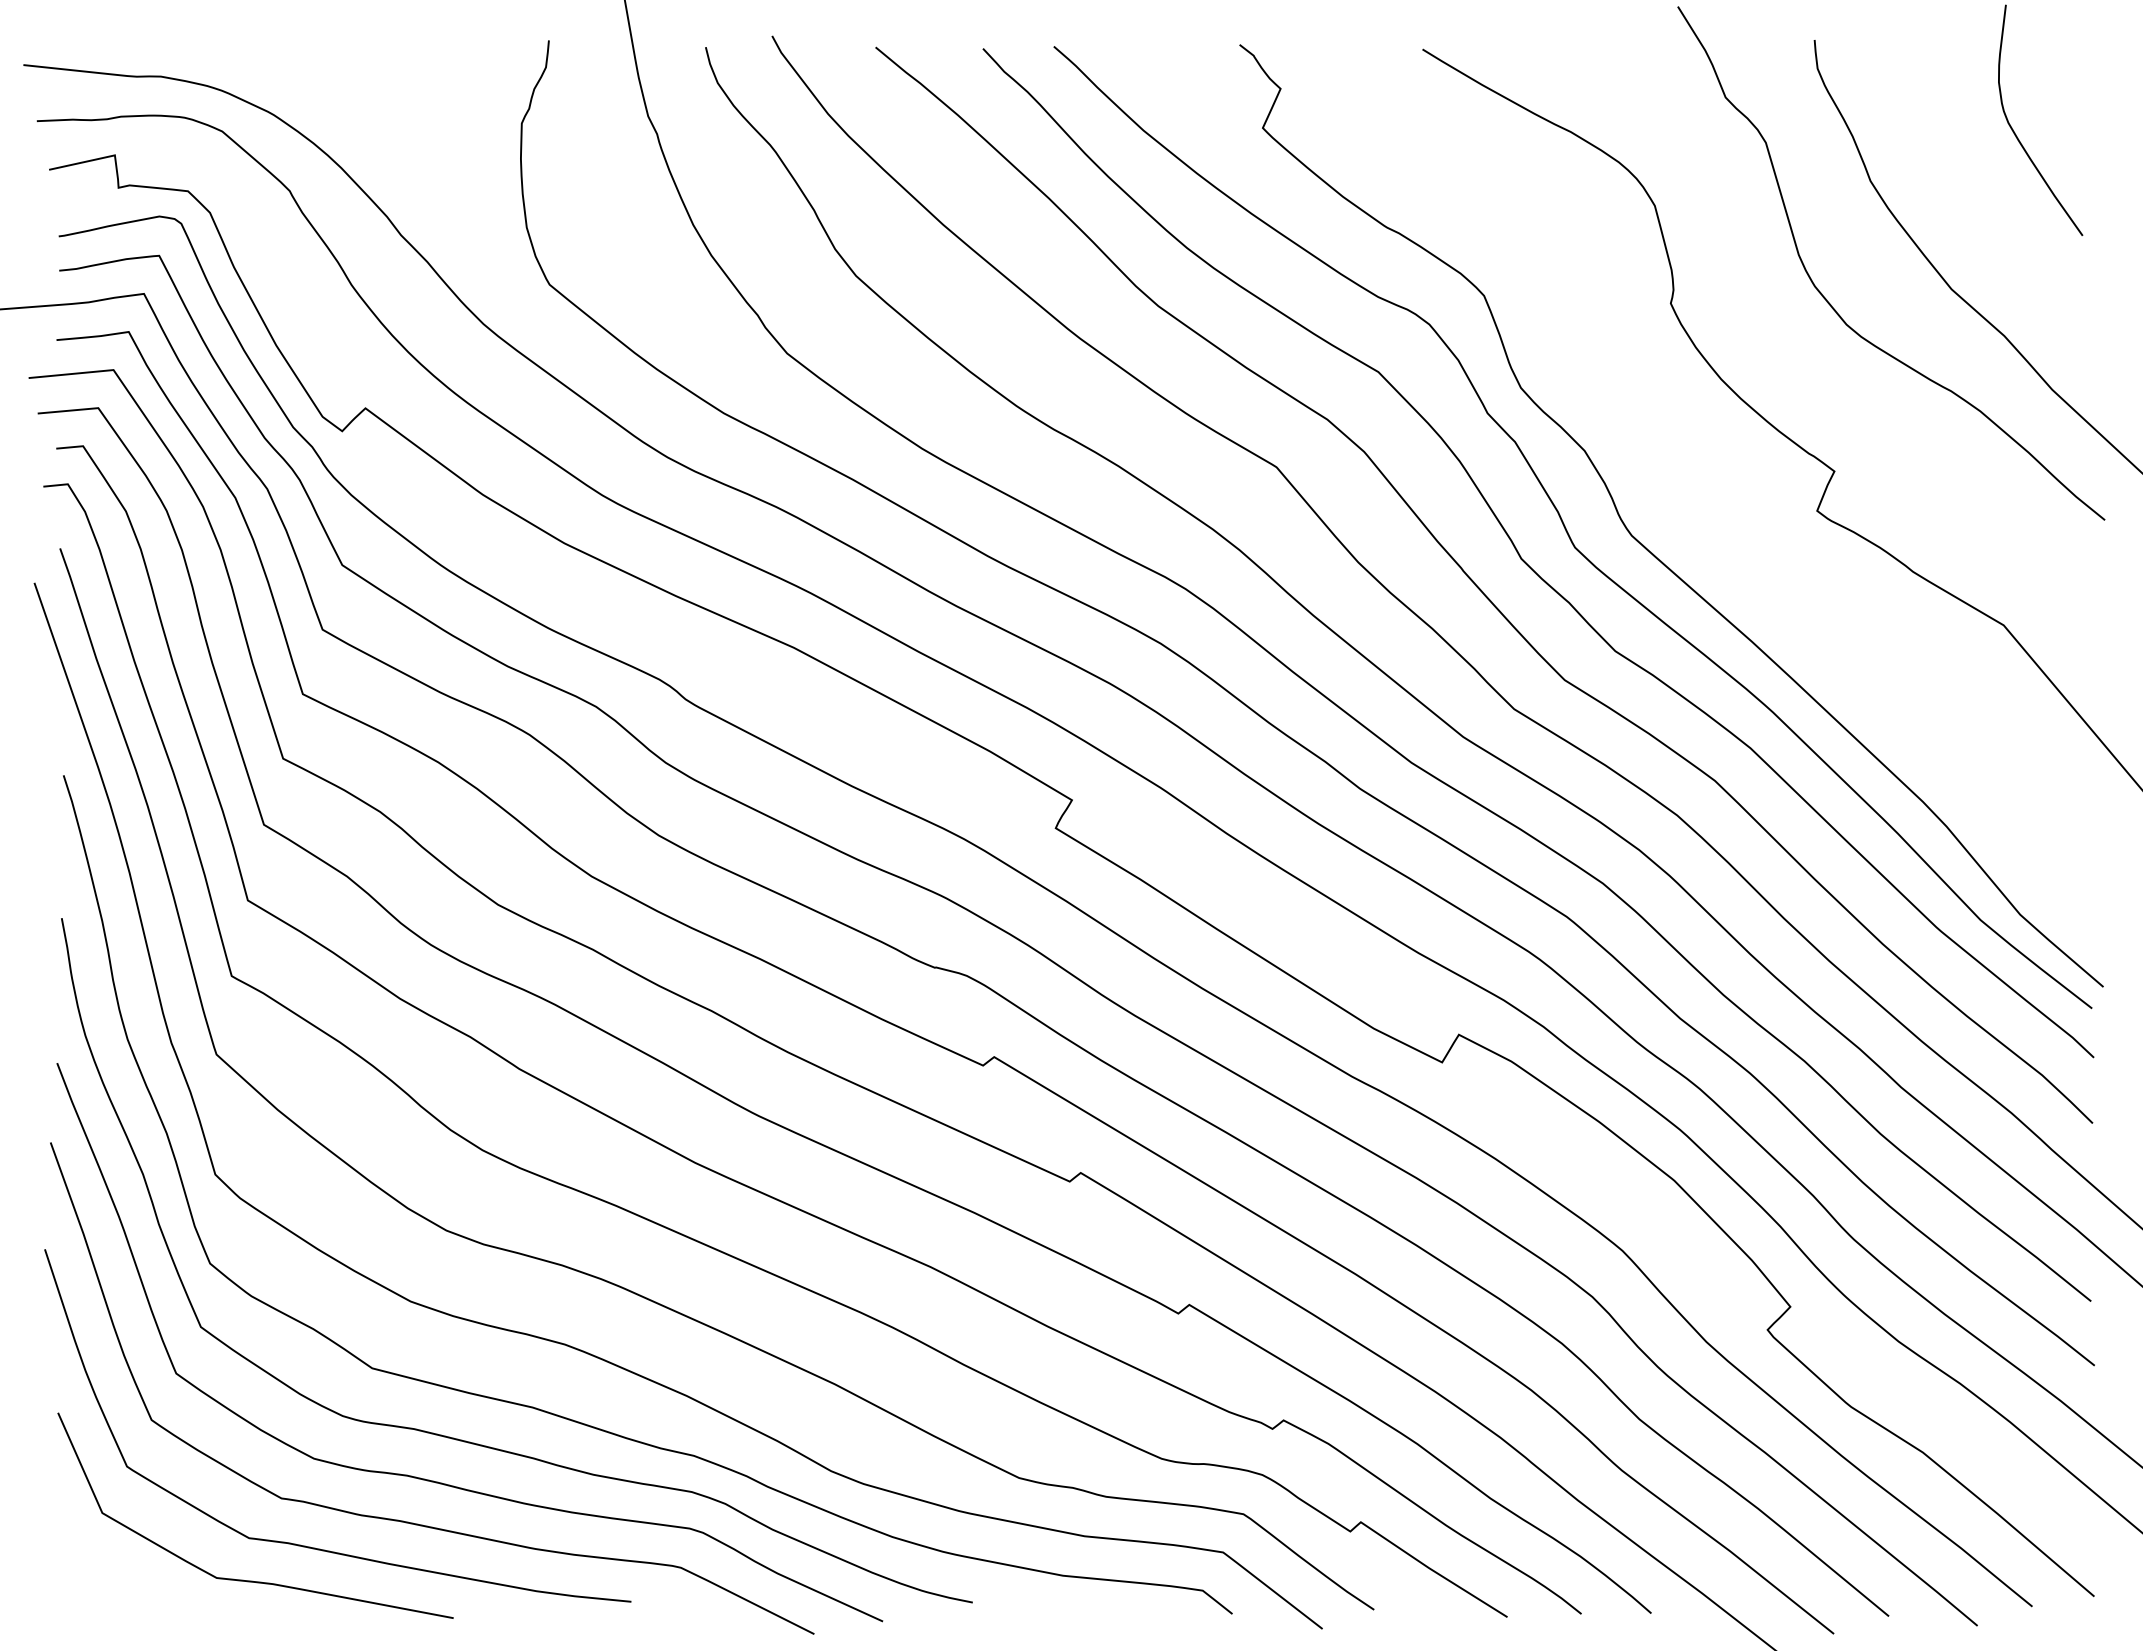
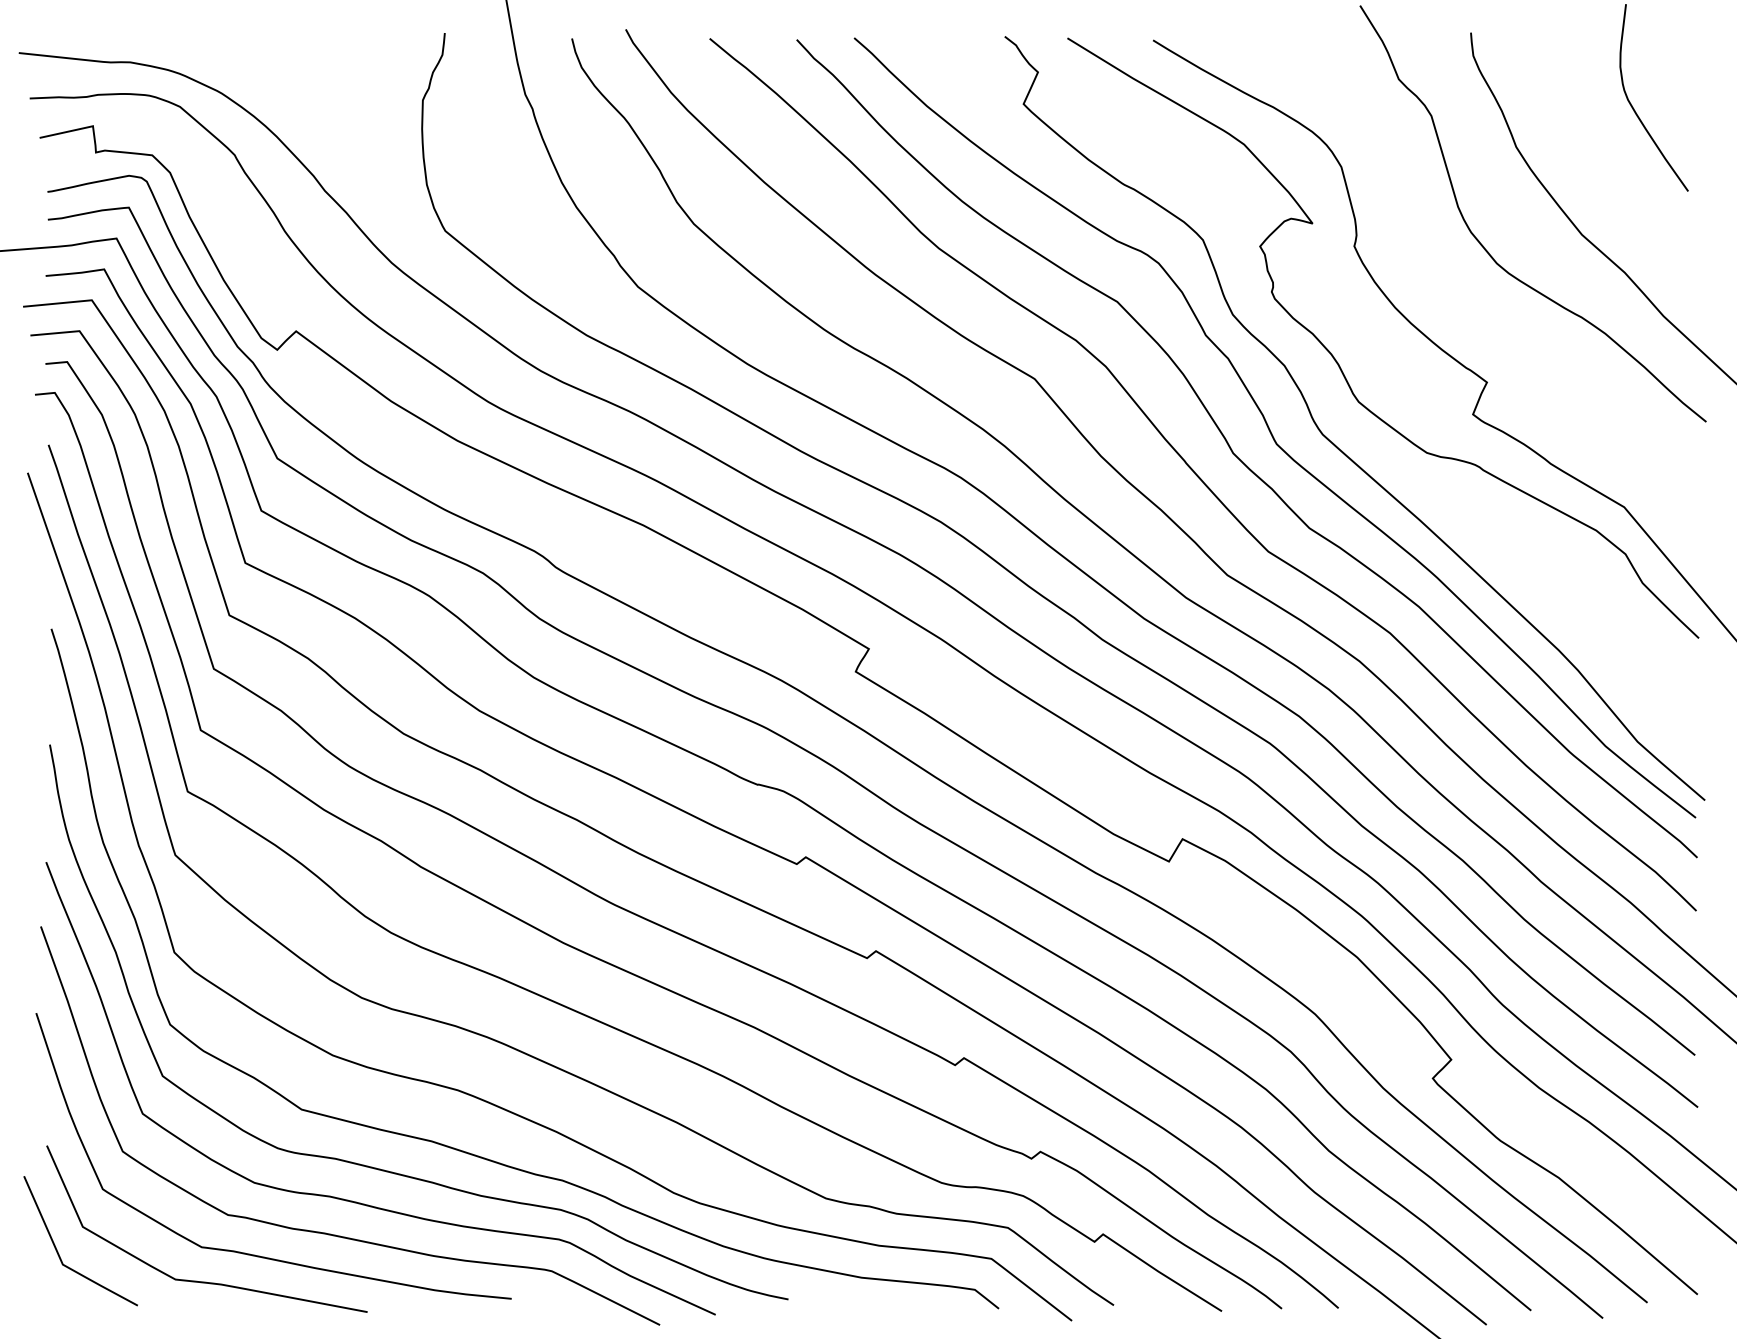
curve: (1652, 449) -> (1339, 364), added
line: (72, 1544) -> (58, 1252), added

